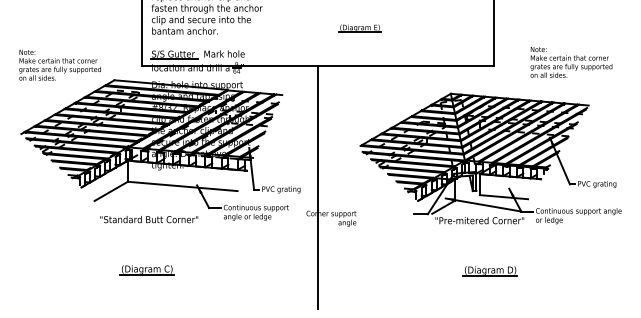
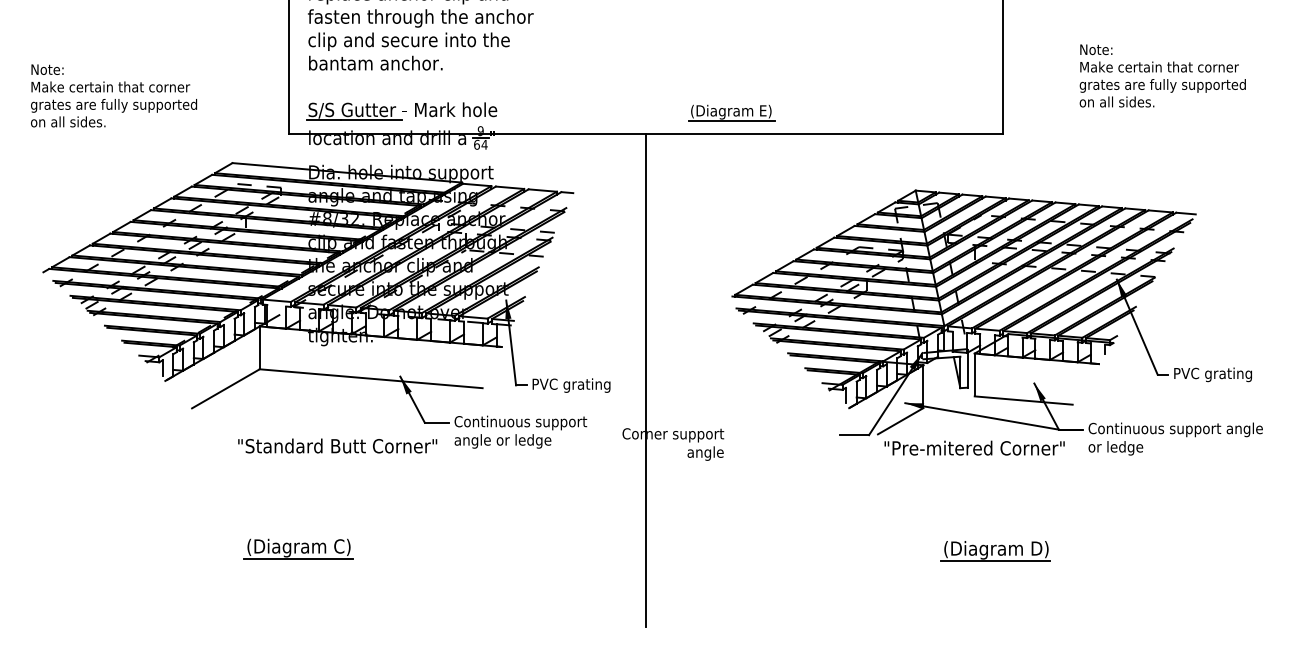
part: (359, 28) -> (730, 112), moved
text: (571, 62) -> (1162, 76), moved
text: (59, 64) -> (112, 94), moved
text: (149, 219) -> (338, 445), moved

